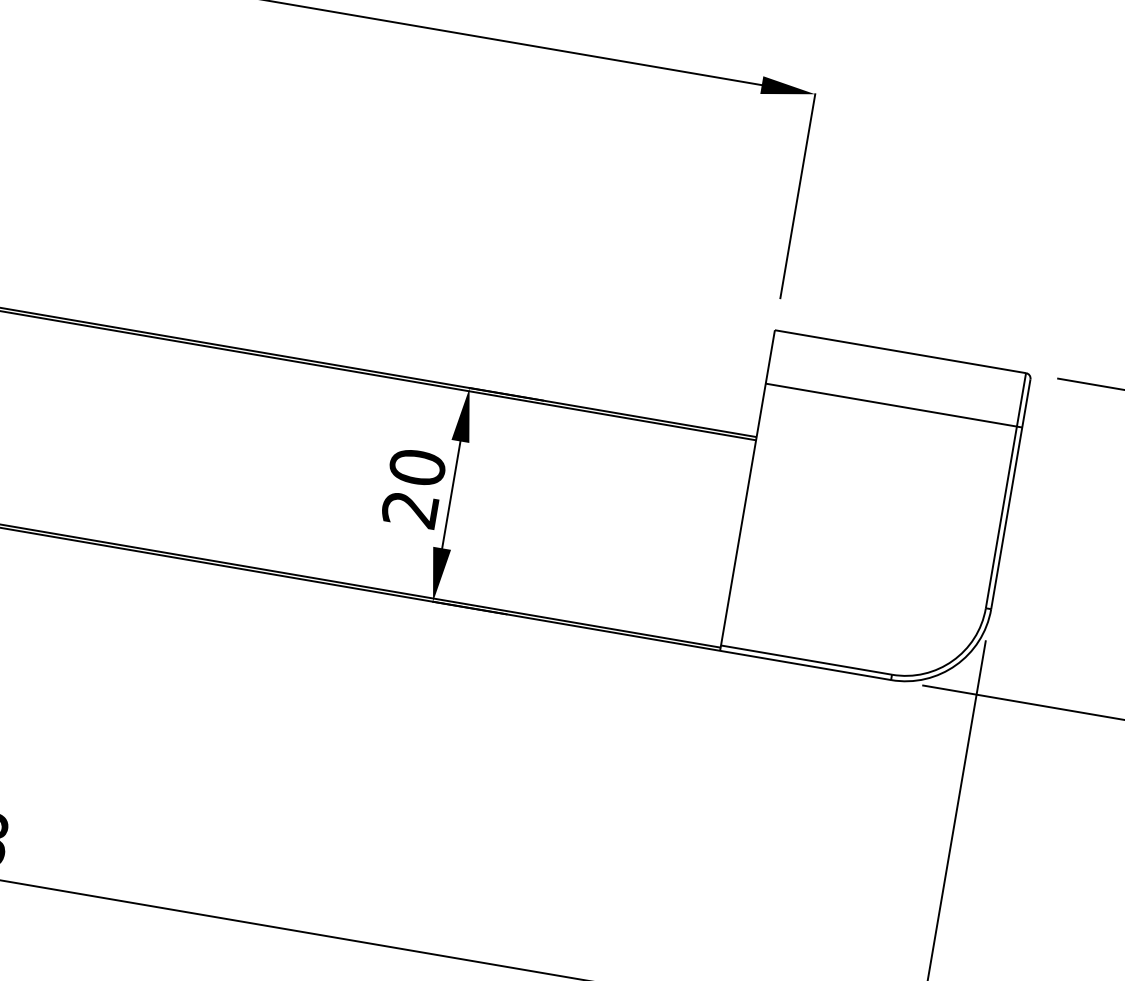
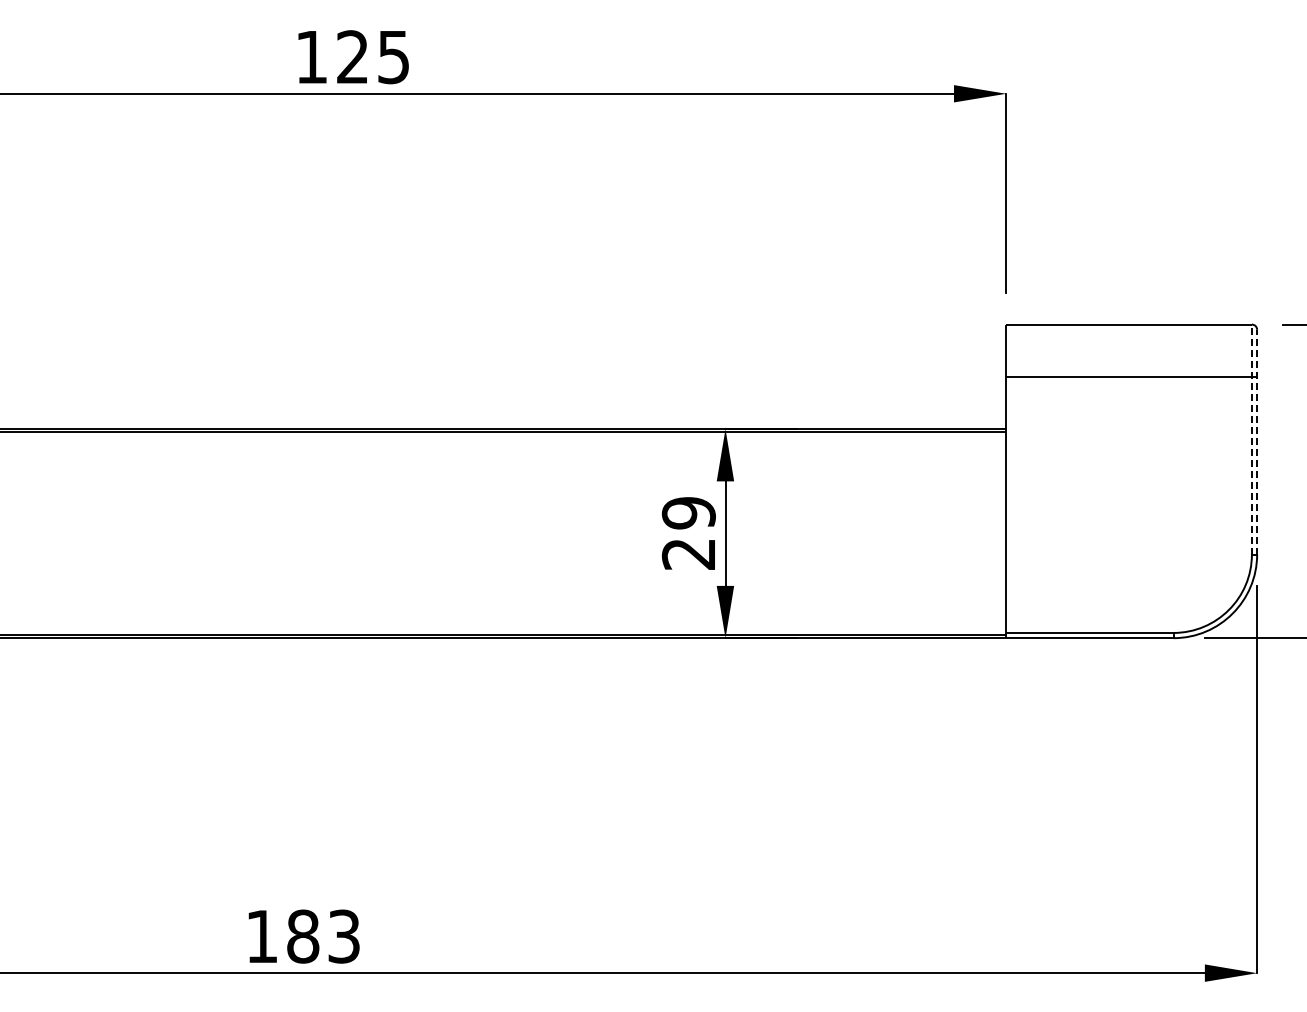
text: (417, 466) -> (688, 512), 20 -> 29
line: (1005, 490) -> (1251, 439), solid -> dashed
line: (1011, 493) -> (1257, 441), solid -> dashed

